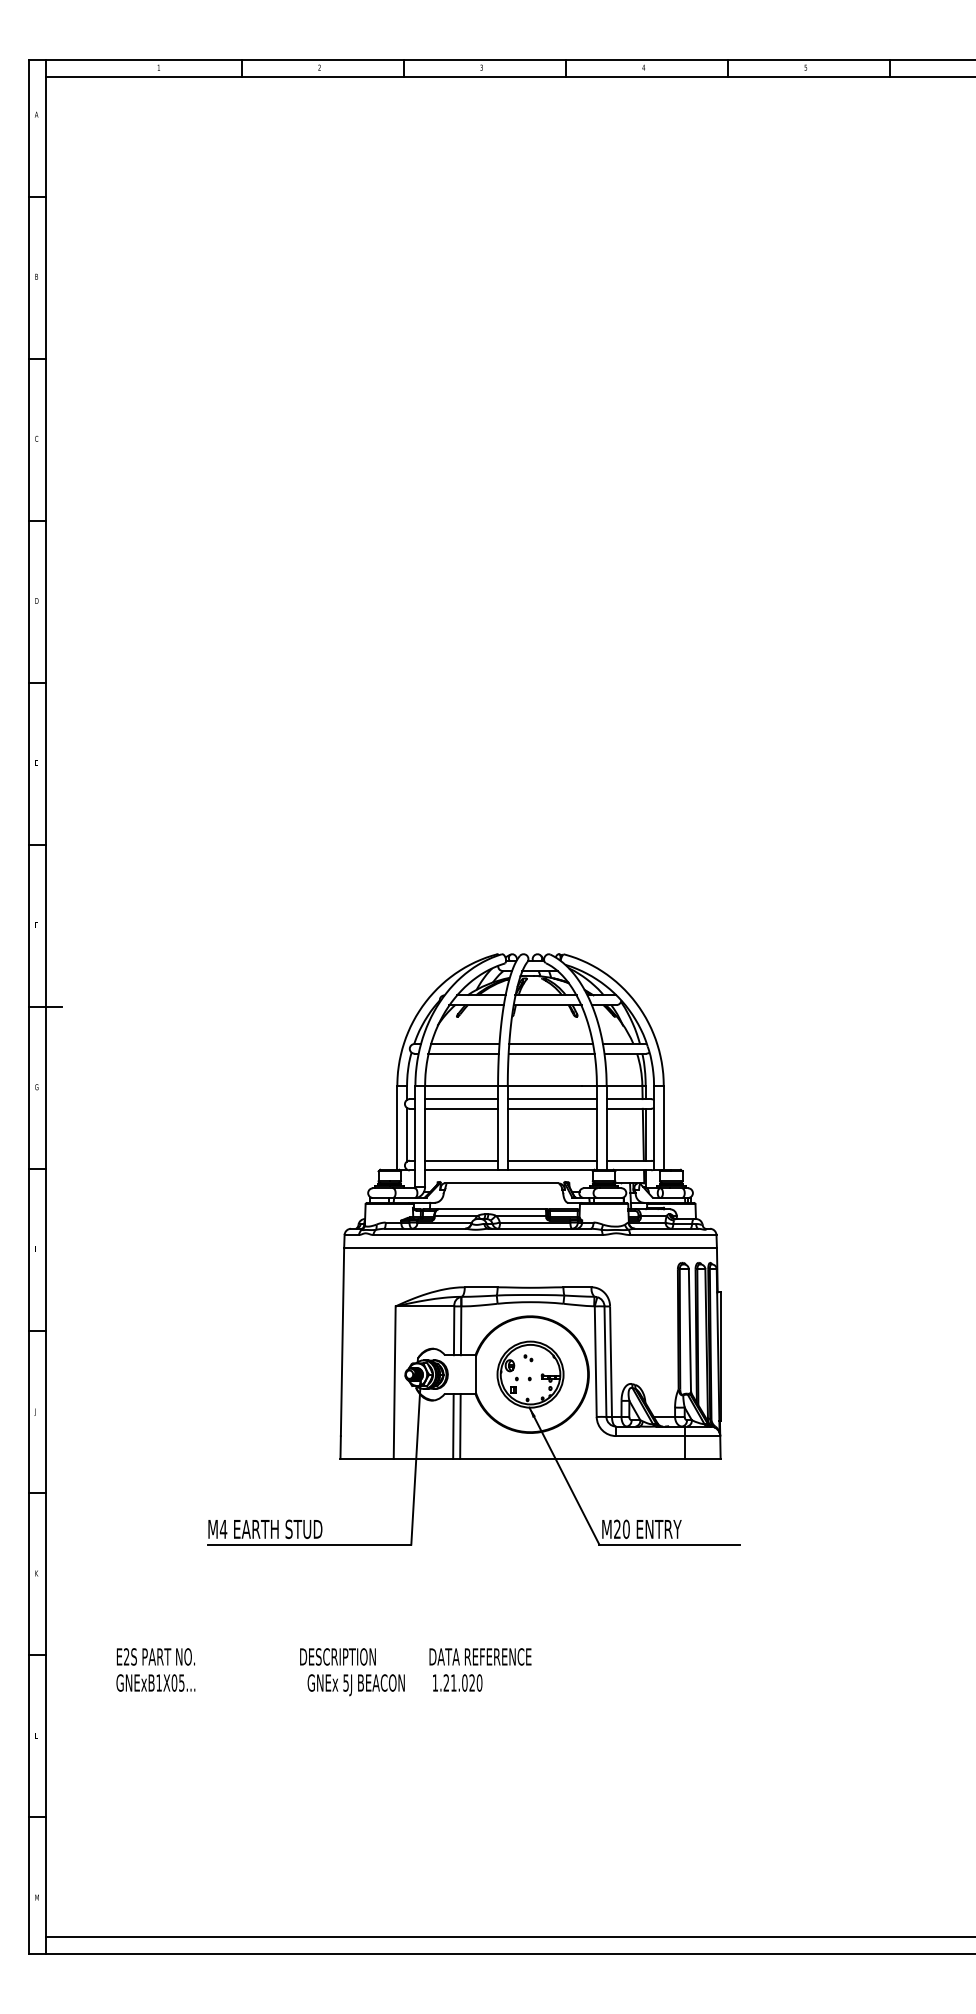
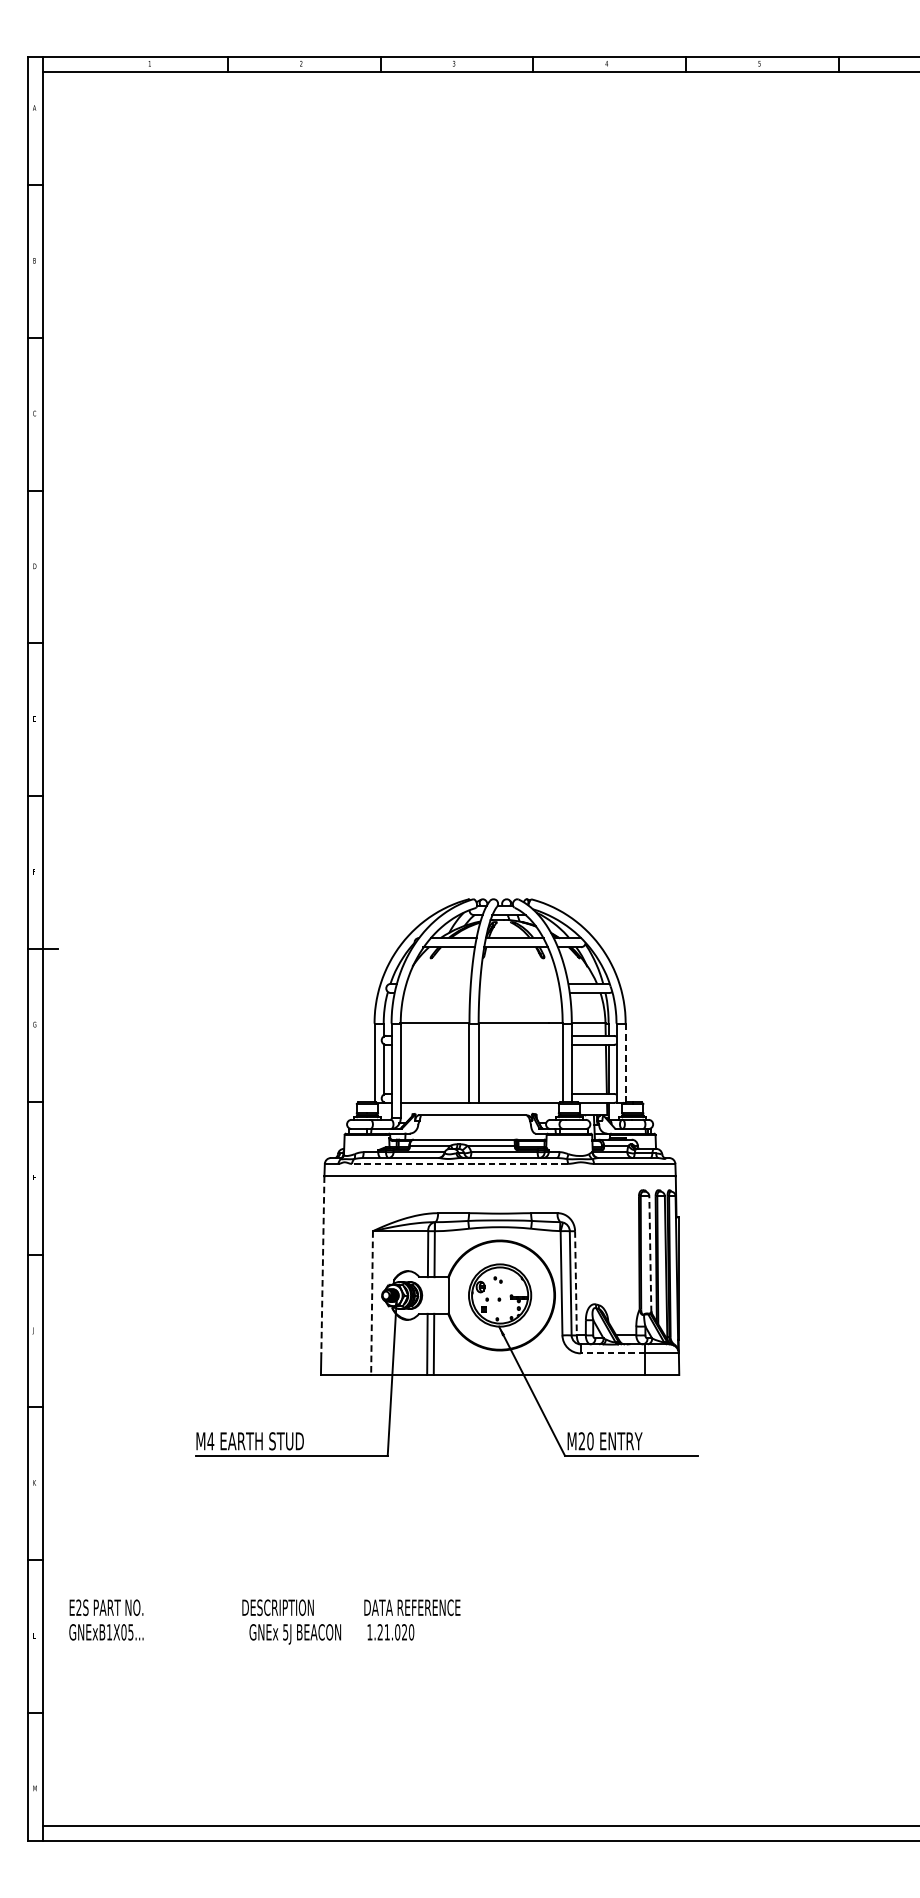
line: (464, 1044) -> (437, 984), removed
line: (551, 1044) -> (519, 984), removed
line: (463, 1053) -> (436, 992), removed
line: (551, 1053) -> (519, 992), removed
line: (461, 1099) -> (435, 1036), removed
line: (551, 1099) -> (519, 1036), removed
line: (461, 1108) -> (435, 1044), removed
line: (552, 1108) -> (520, 1044), removed
line: (663, 1127) -> (625, 1062), solid -> dashed
line: (461, 1160) -> (435, 1093), removed
line: (551, 1160) -> (519, 1093), removed
line: (488, 1235) -> (460, 1164), solid -> dashed
line: (689, 1330) -> (649, 1253), solid -> dashed
line: (342, 1342) -> (322, 1265), solid -> dashed
line: (611, 1361) -> (576, 1283), solid -> dashed
line: (394, 1383) -> (371, 1303), solid -> dashed
line: (649, 1436) -> (612, 1353), solid -> dashed
text: (323, 1672) -> (264, 1622), moved

